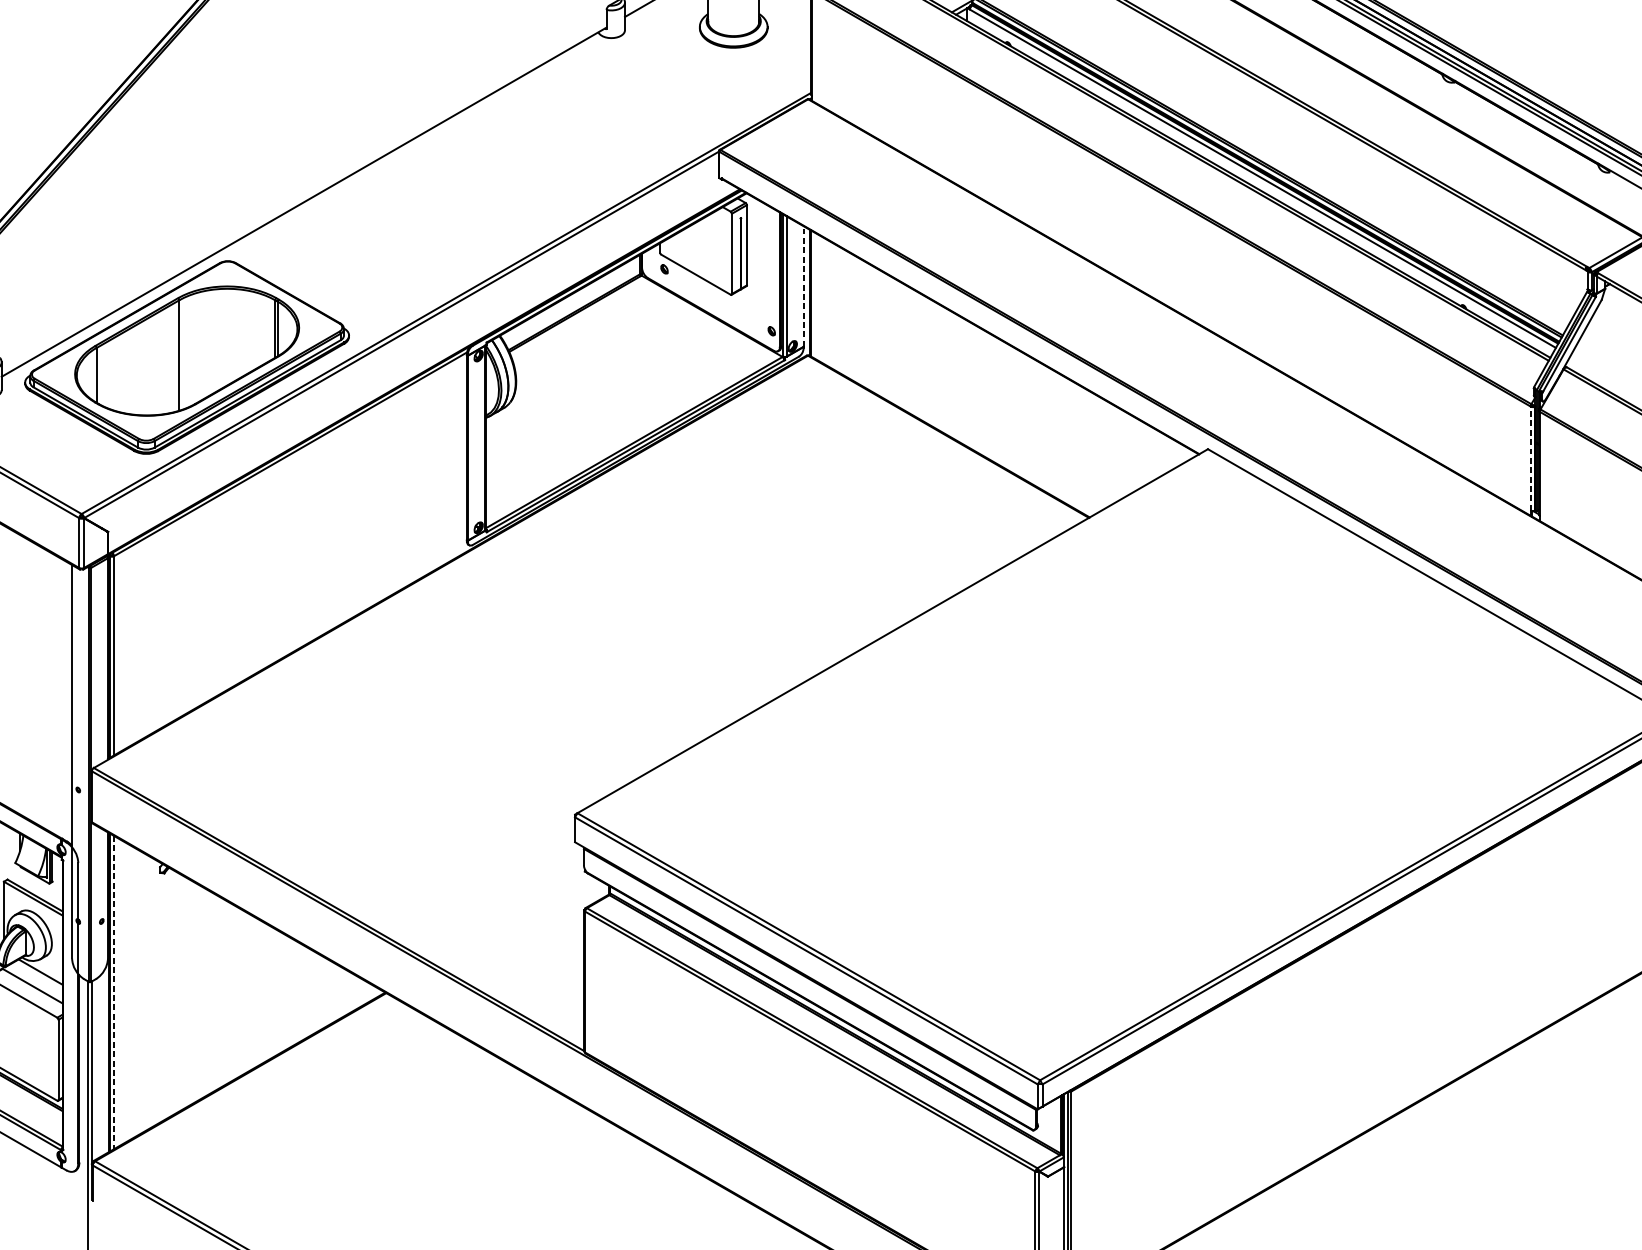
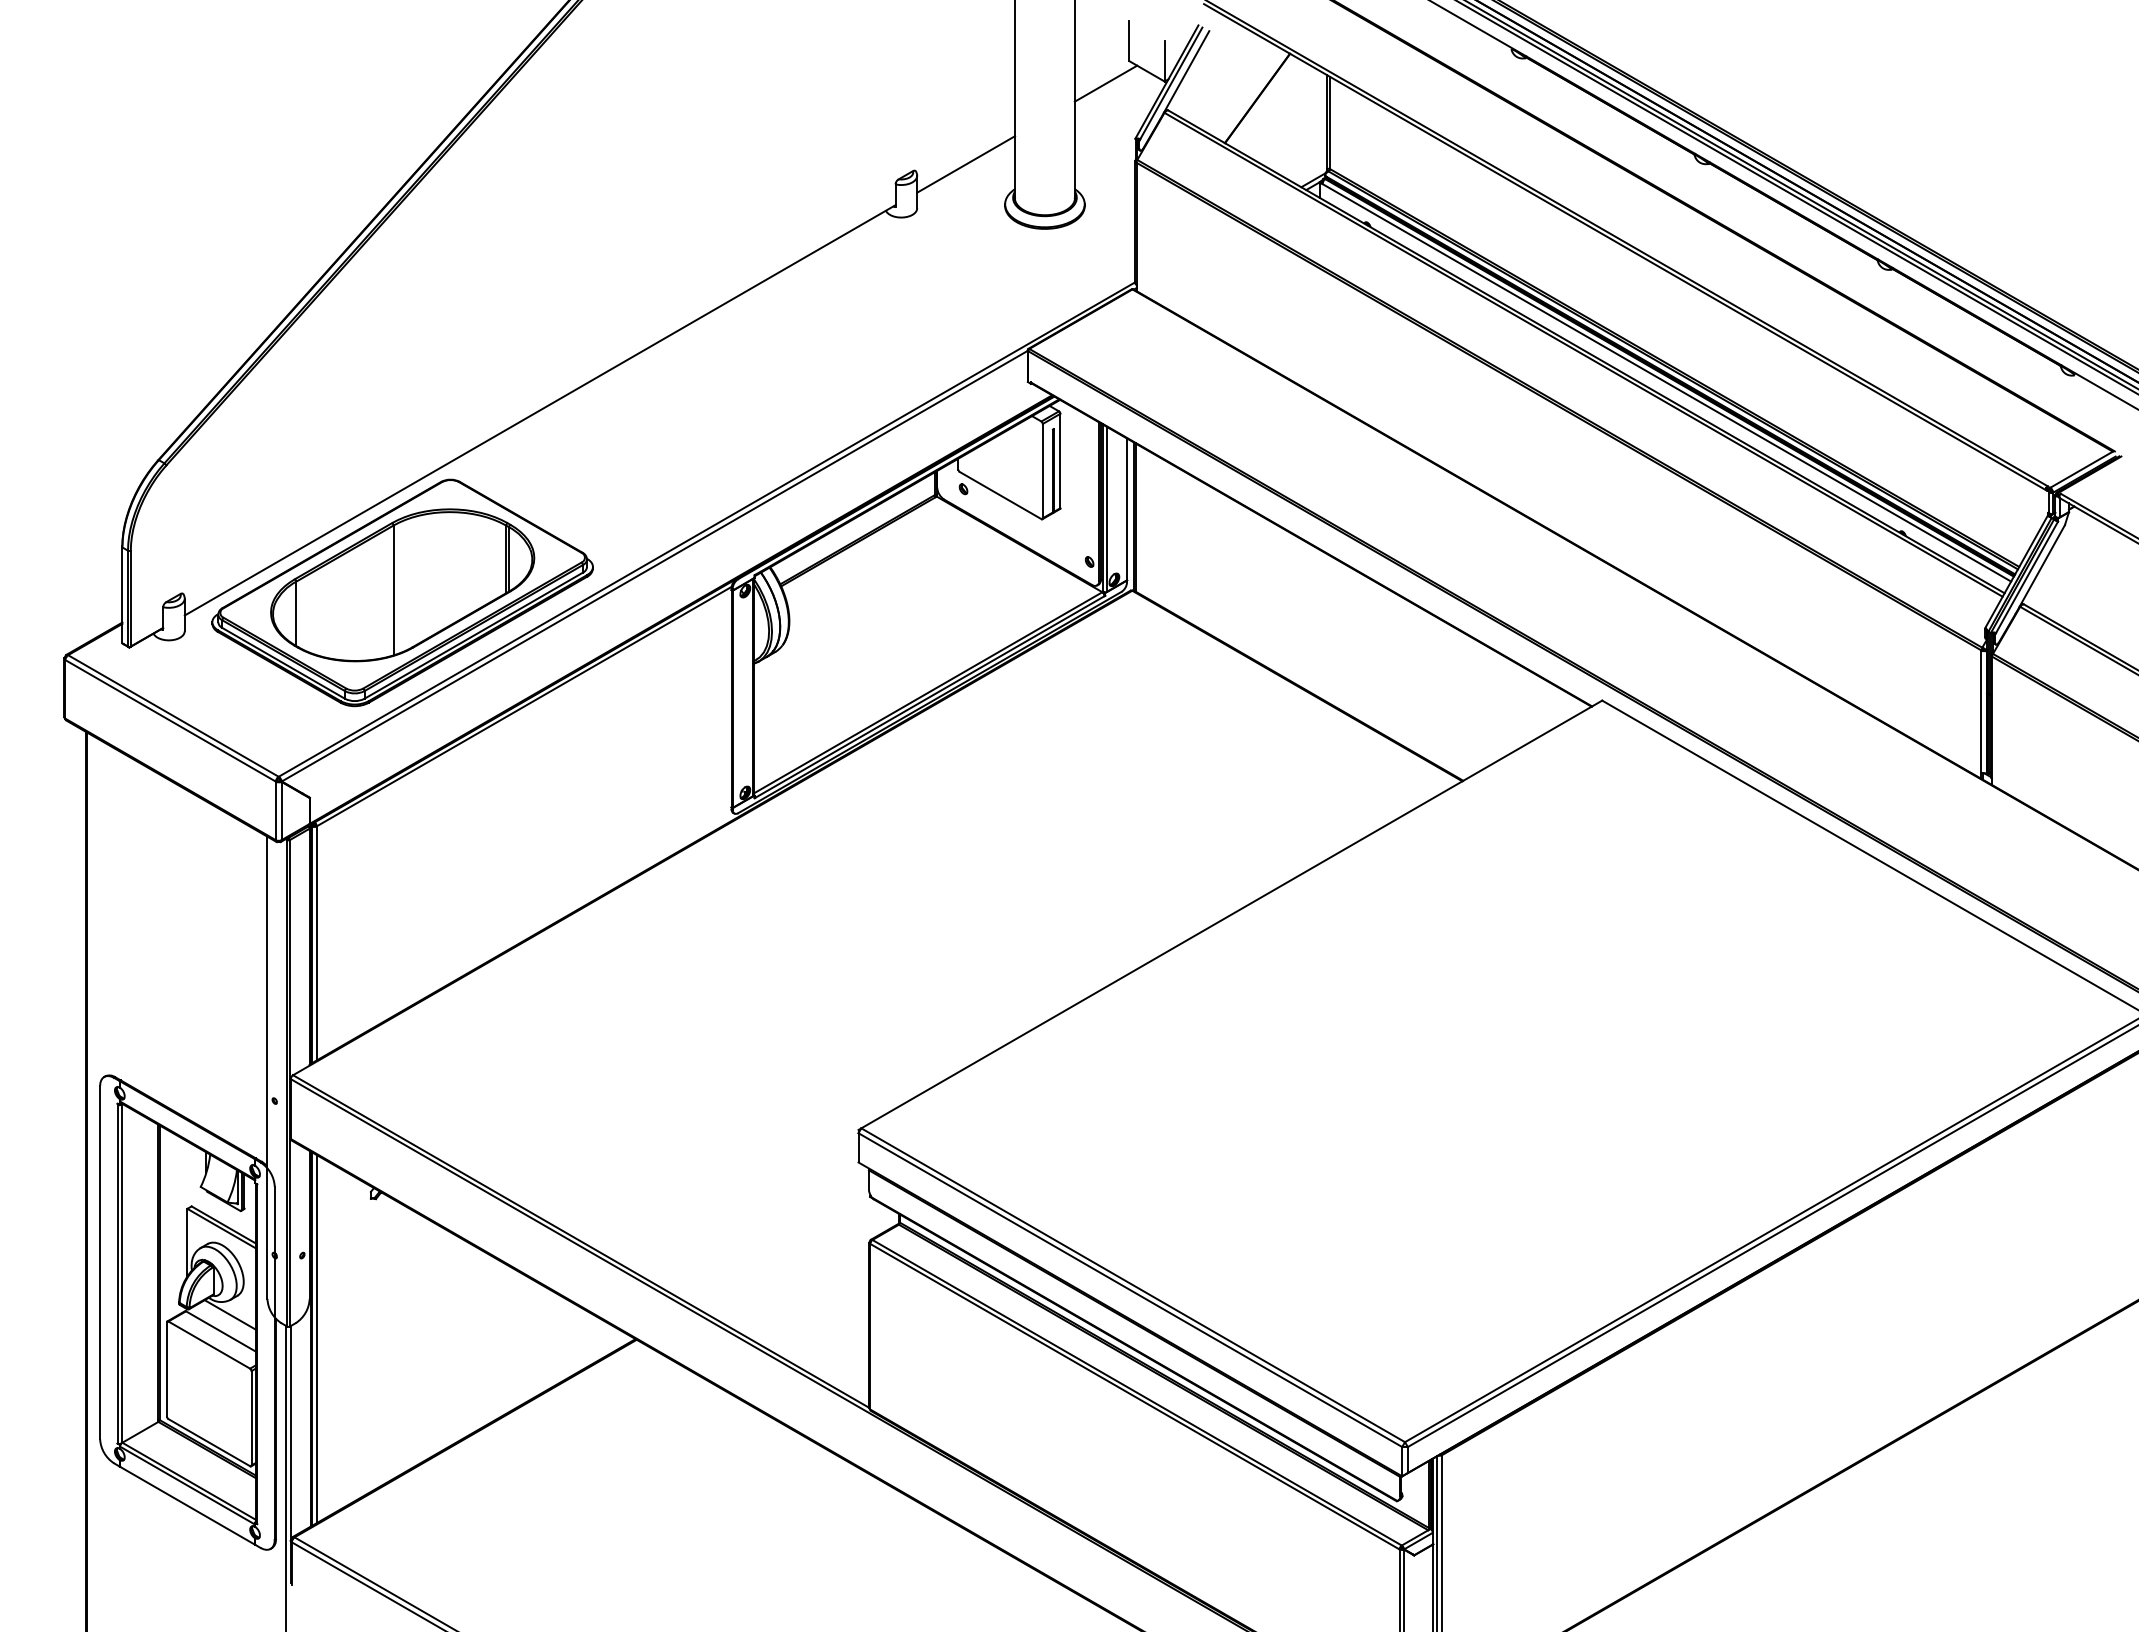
line: (803, 286) -> (1127, 509), dashed -> solid
line: (1530, 458) -> (1981, 711), dashed -> solid
line: (113, 992) -> (316, 1339), dashed -> solid

